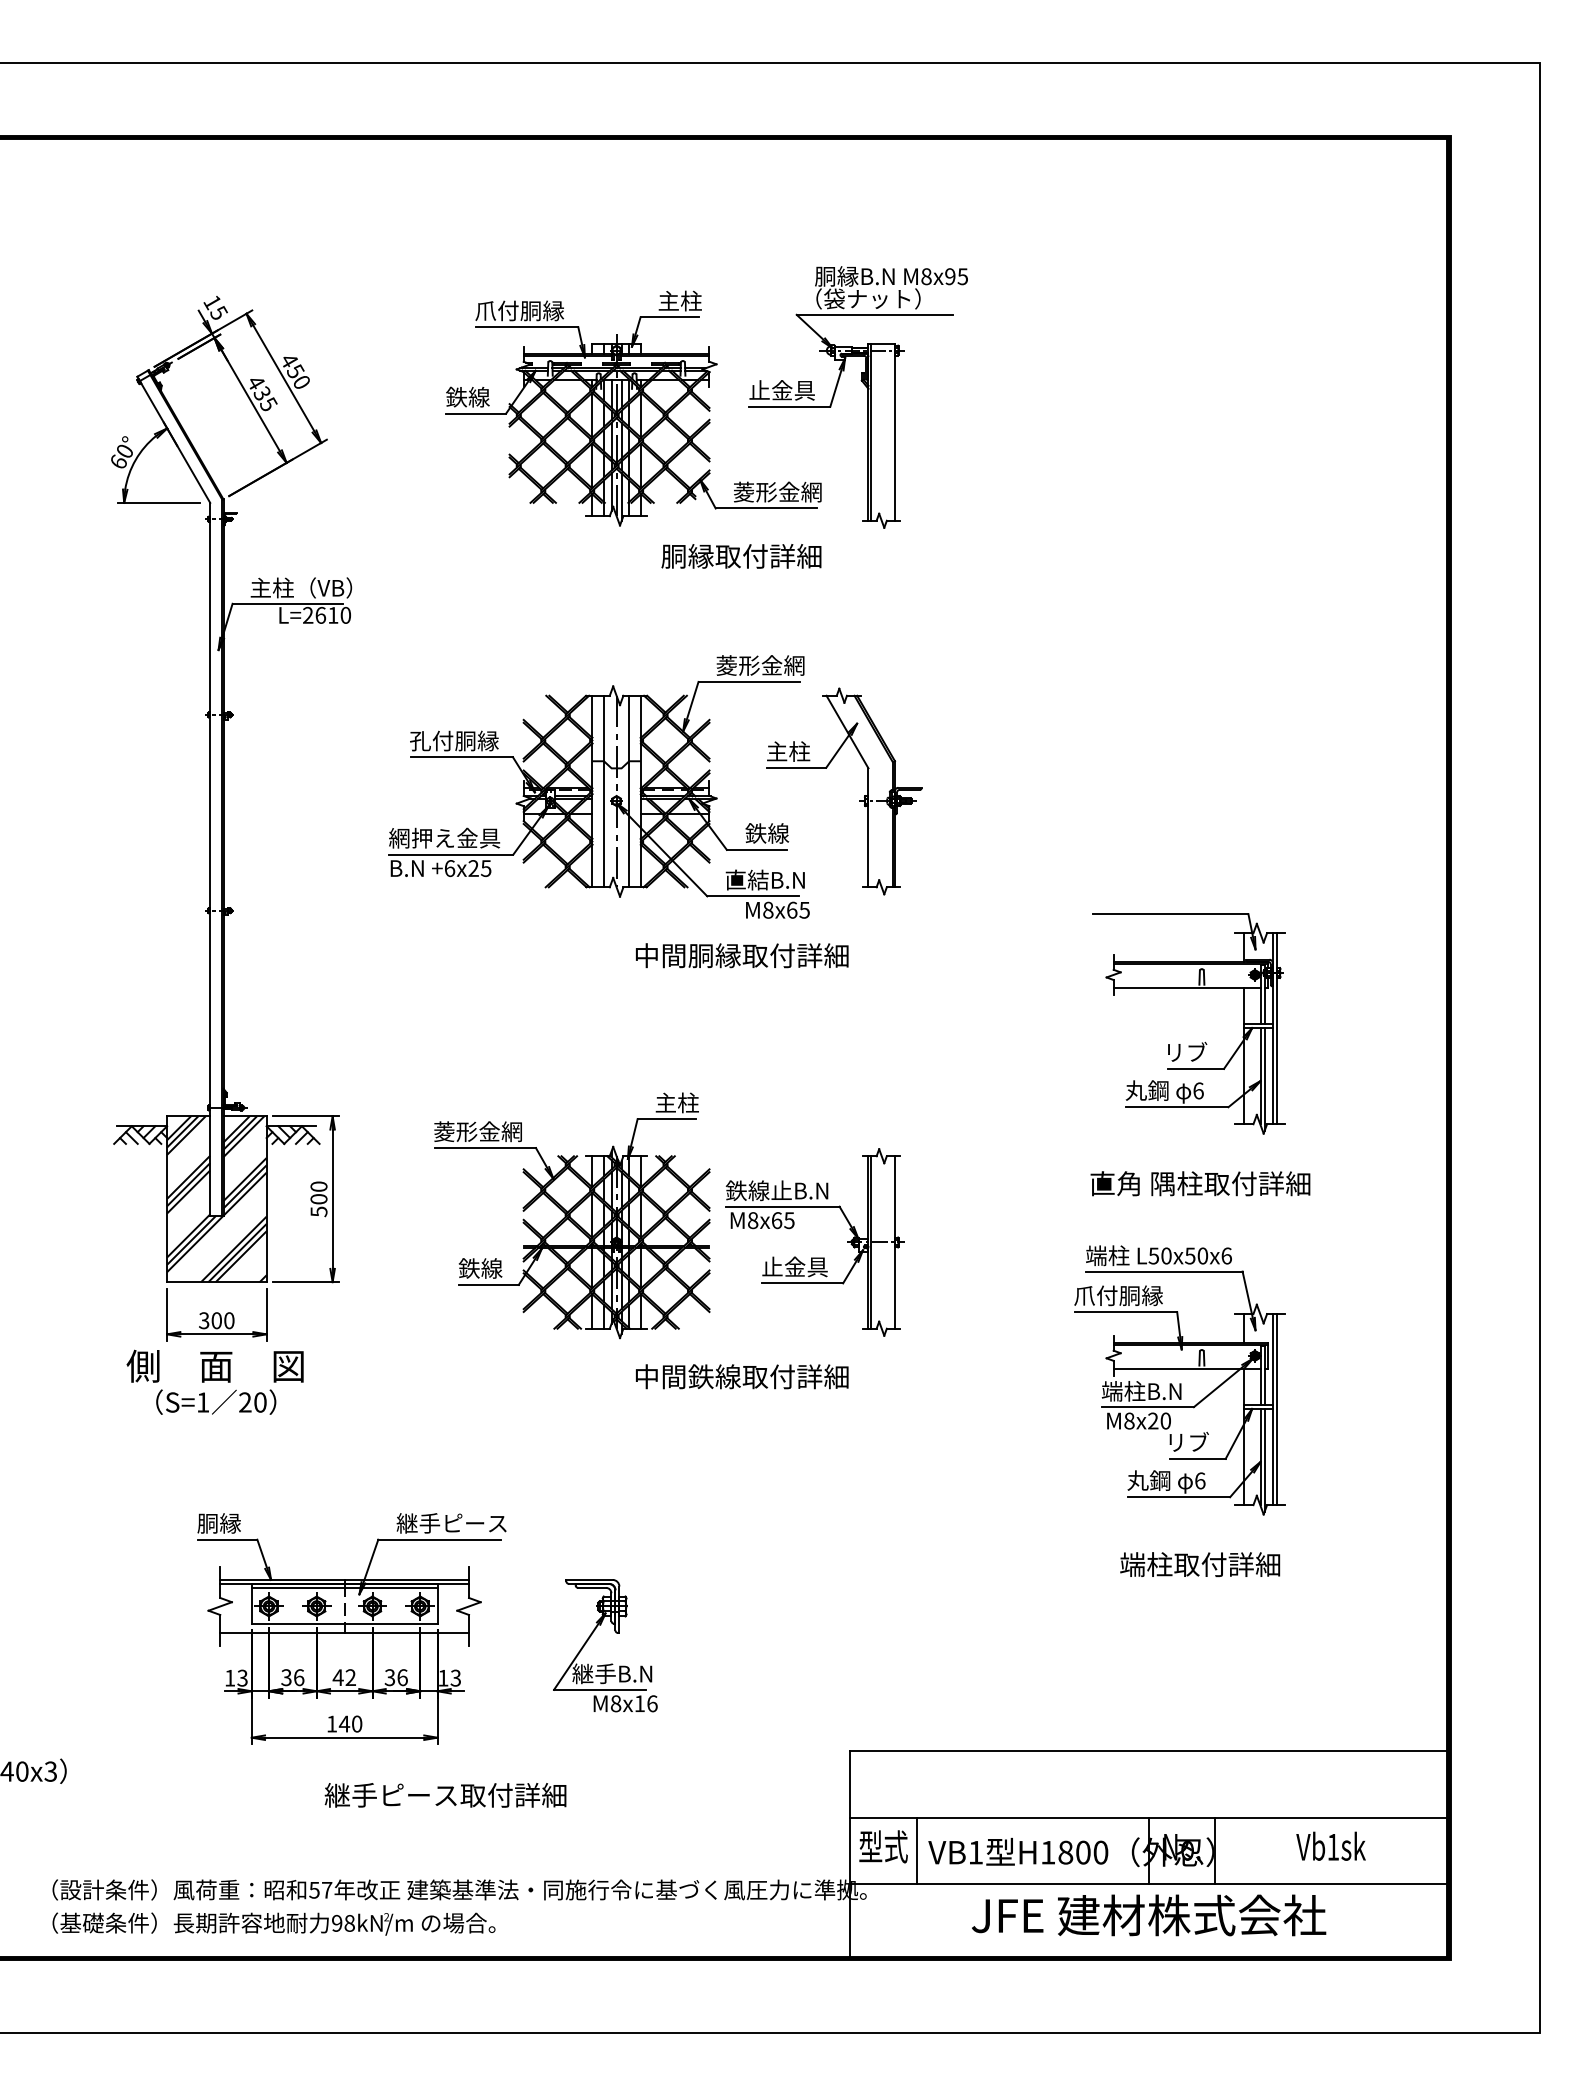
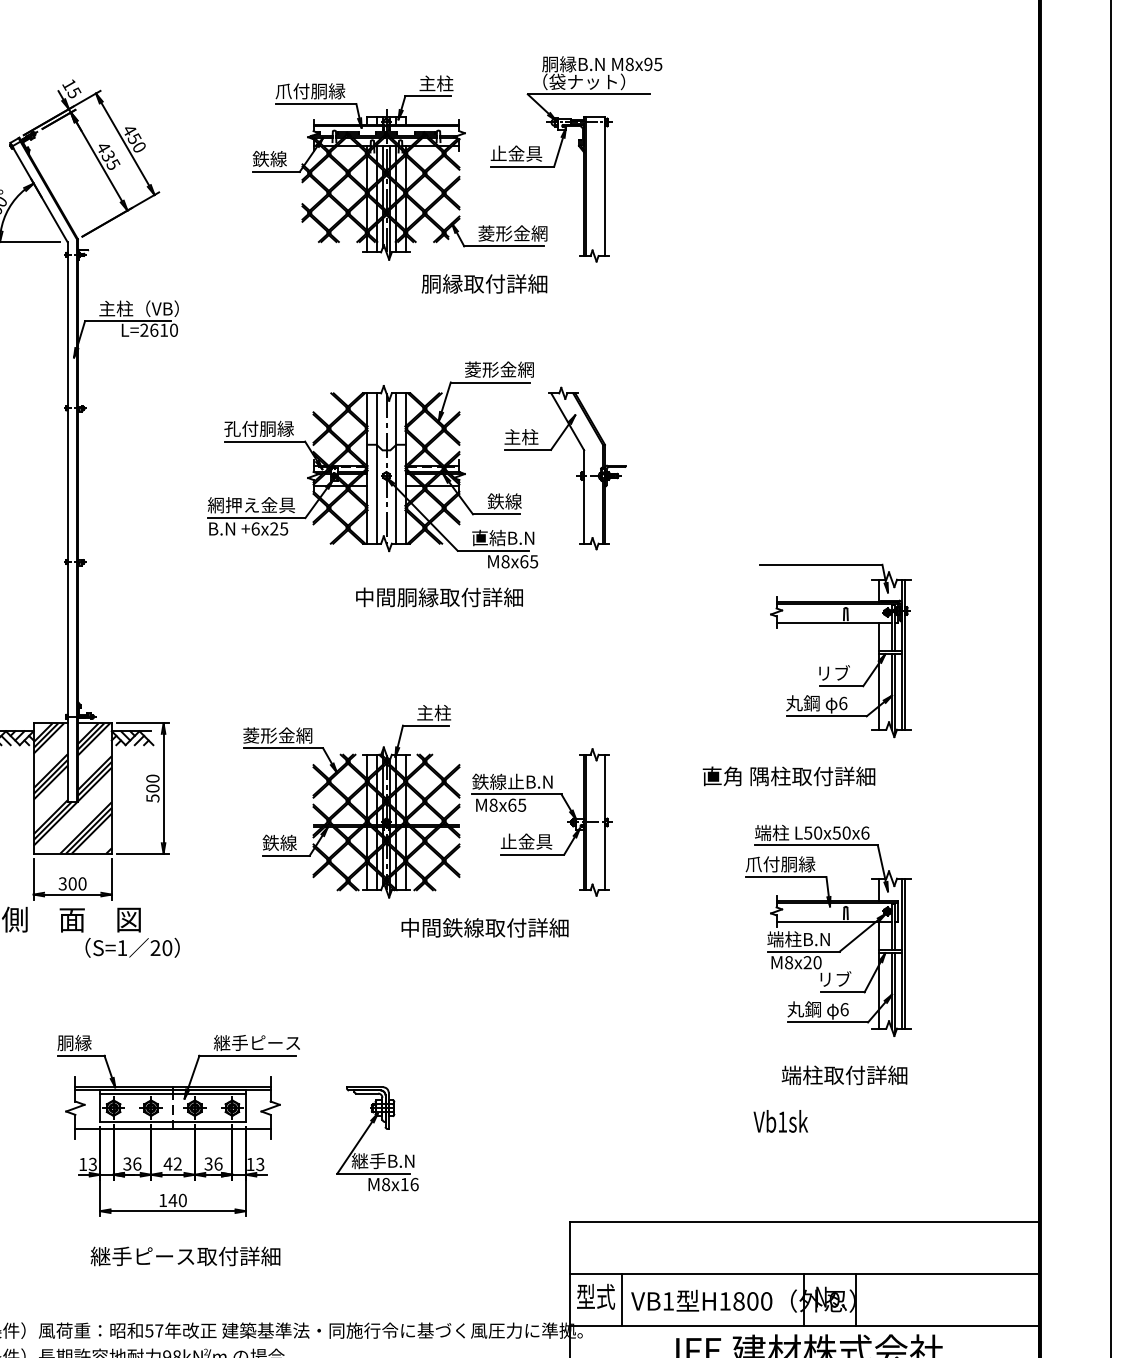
text: (742, 955) -> (439, 597), moved
text: (1200, 1183) -> (789, 776), moved
text: (216, 1401) -> (132, 947), moved
text: (445, 1795) -> (185, 1256), moved
text: (1330, 1845) -> (780, 1120), moved

